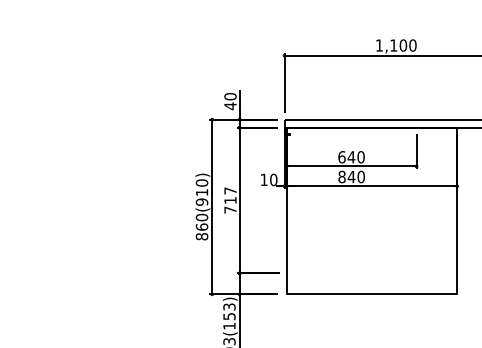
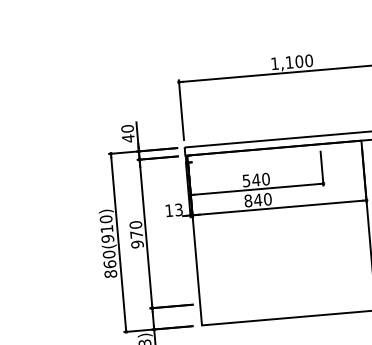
text: (341, 157) -> (246, 181), 640 -> 540
text: (273, 179) -> (178, 209), 10 -> 13
text: (230, 200) -> (136, 234), 717 -> 970

